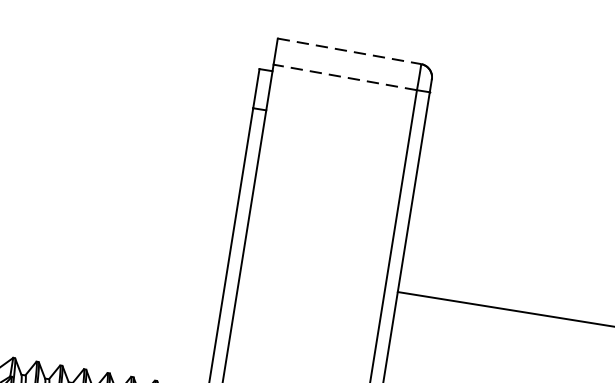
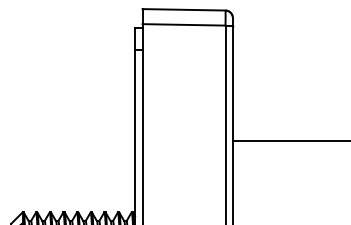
line: (350, 50) -> (184, 9), dashed -> solid
line: (344, 76) -> (183, 24), dashed -> solid

